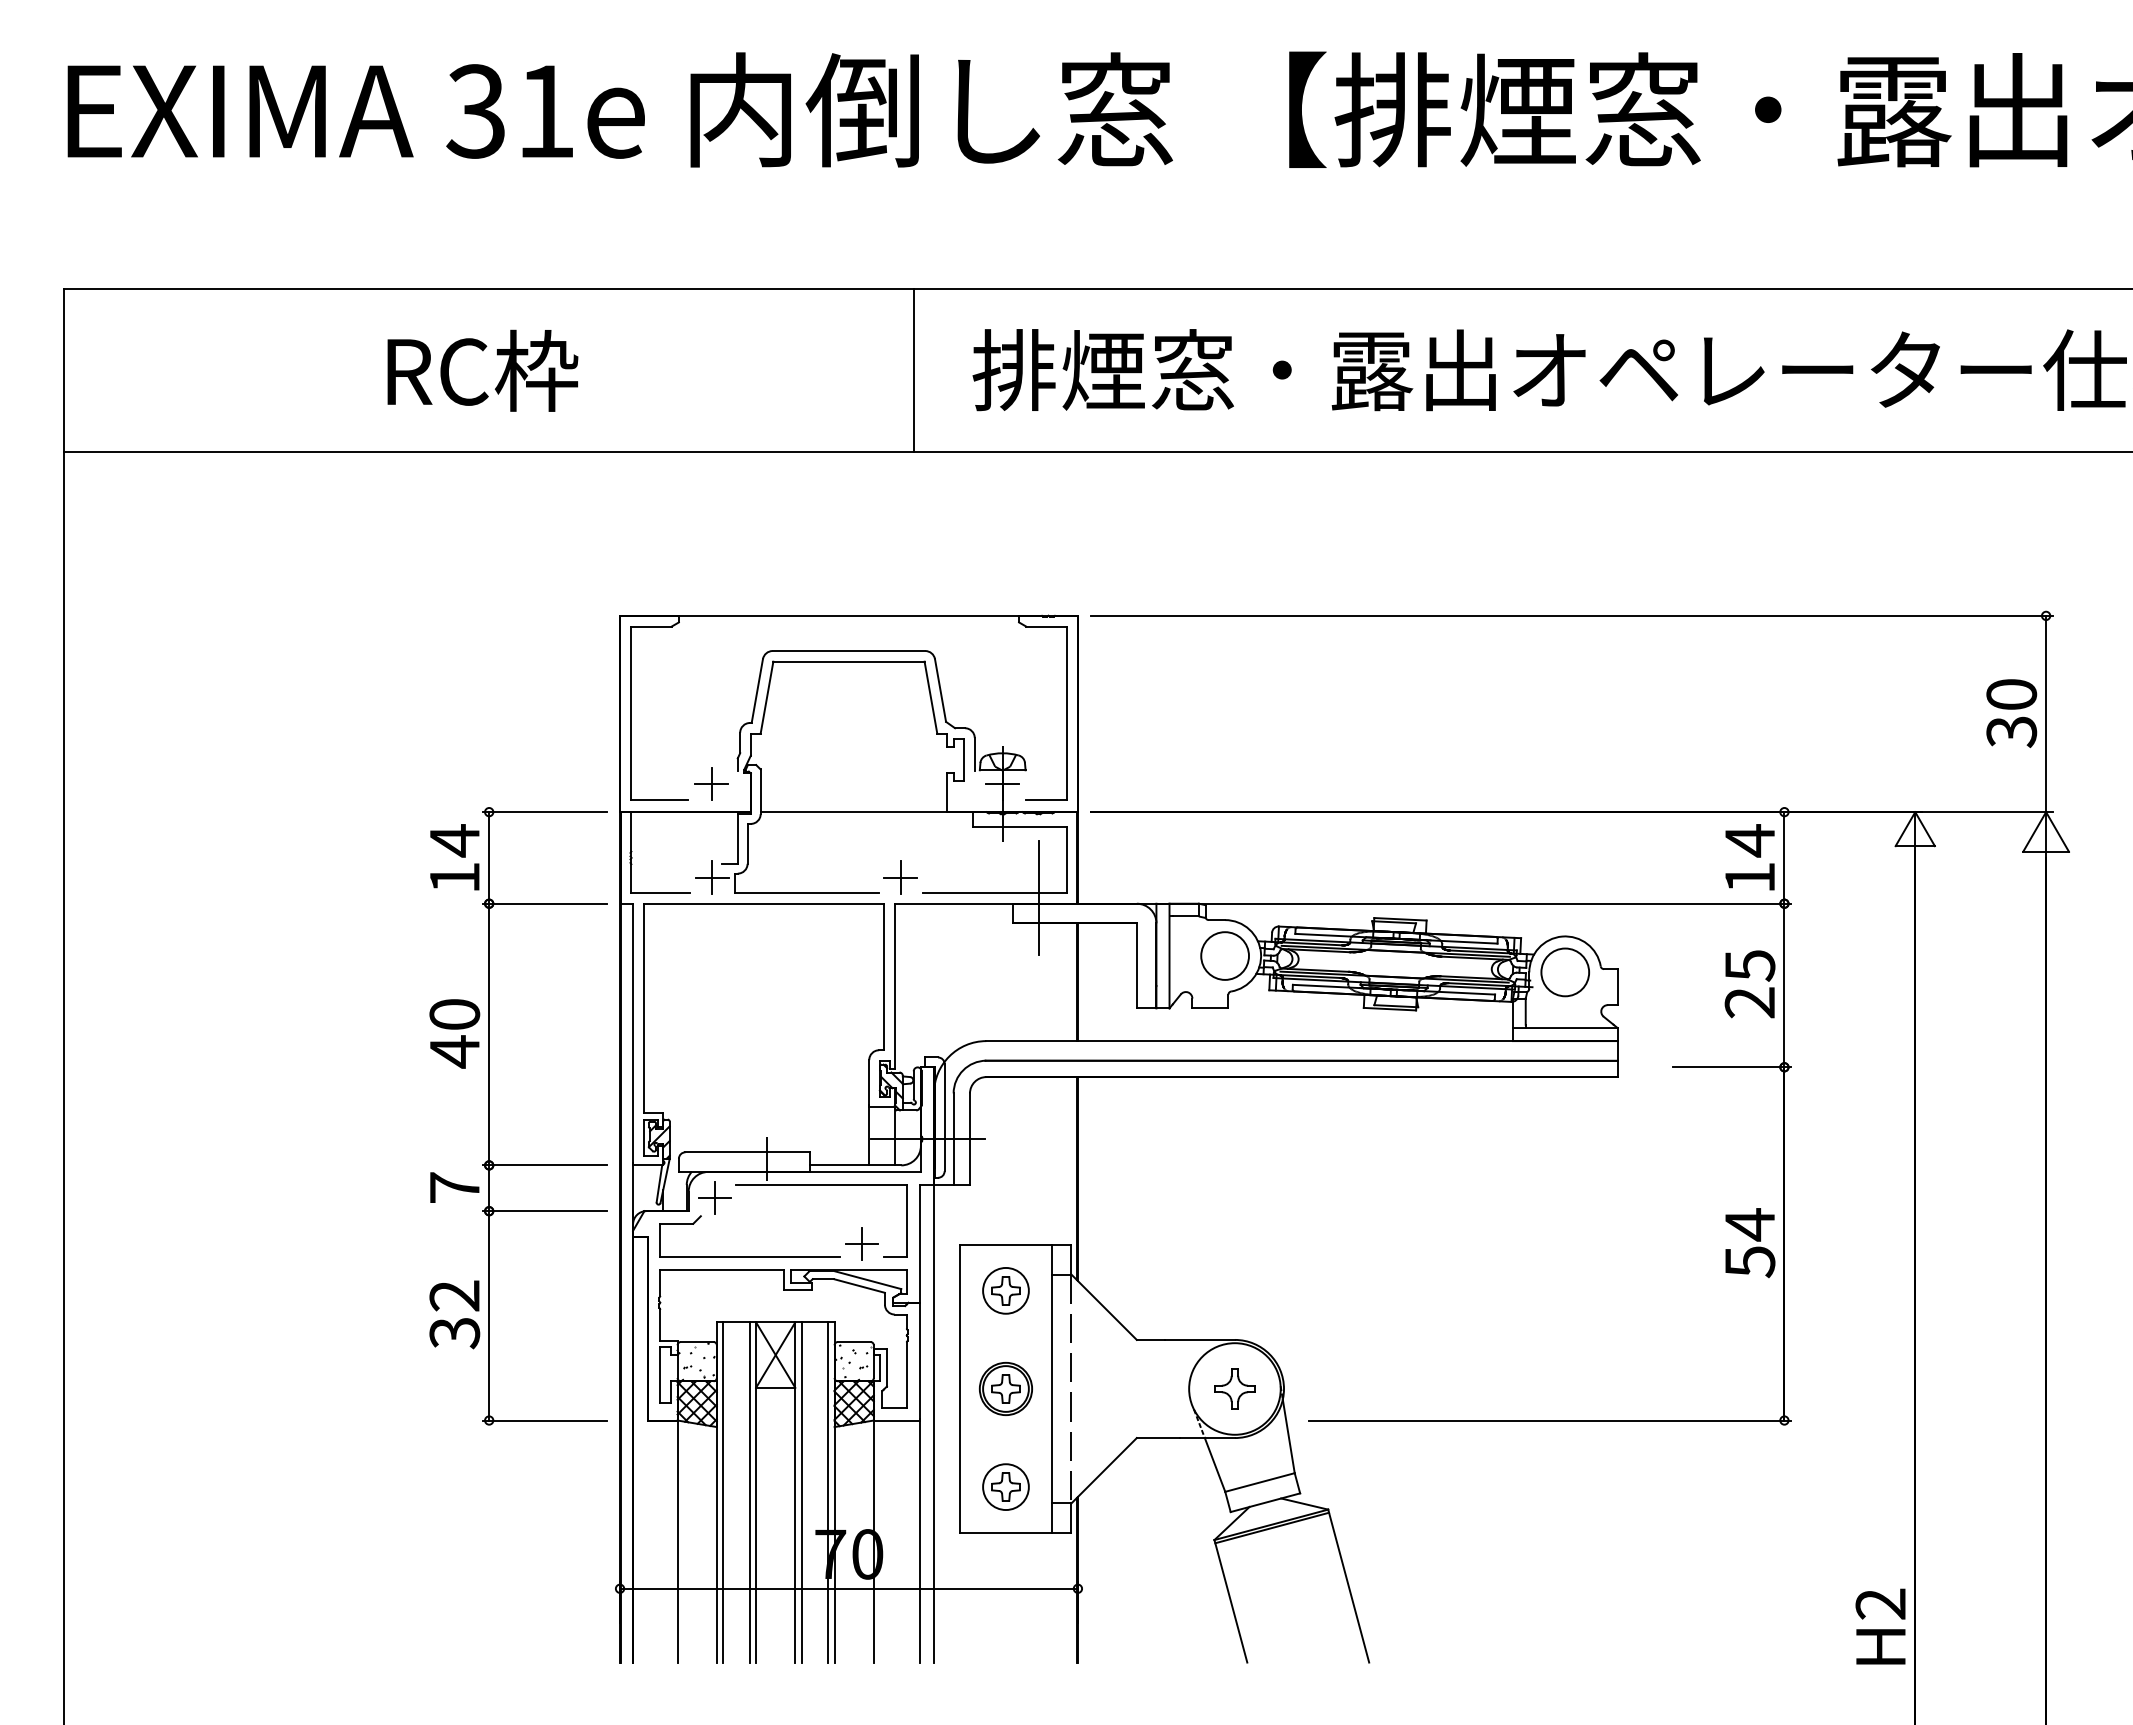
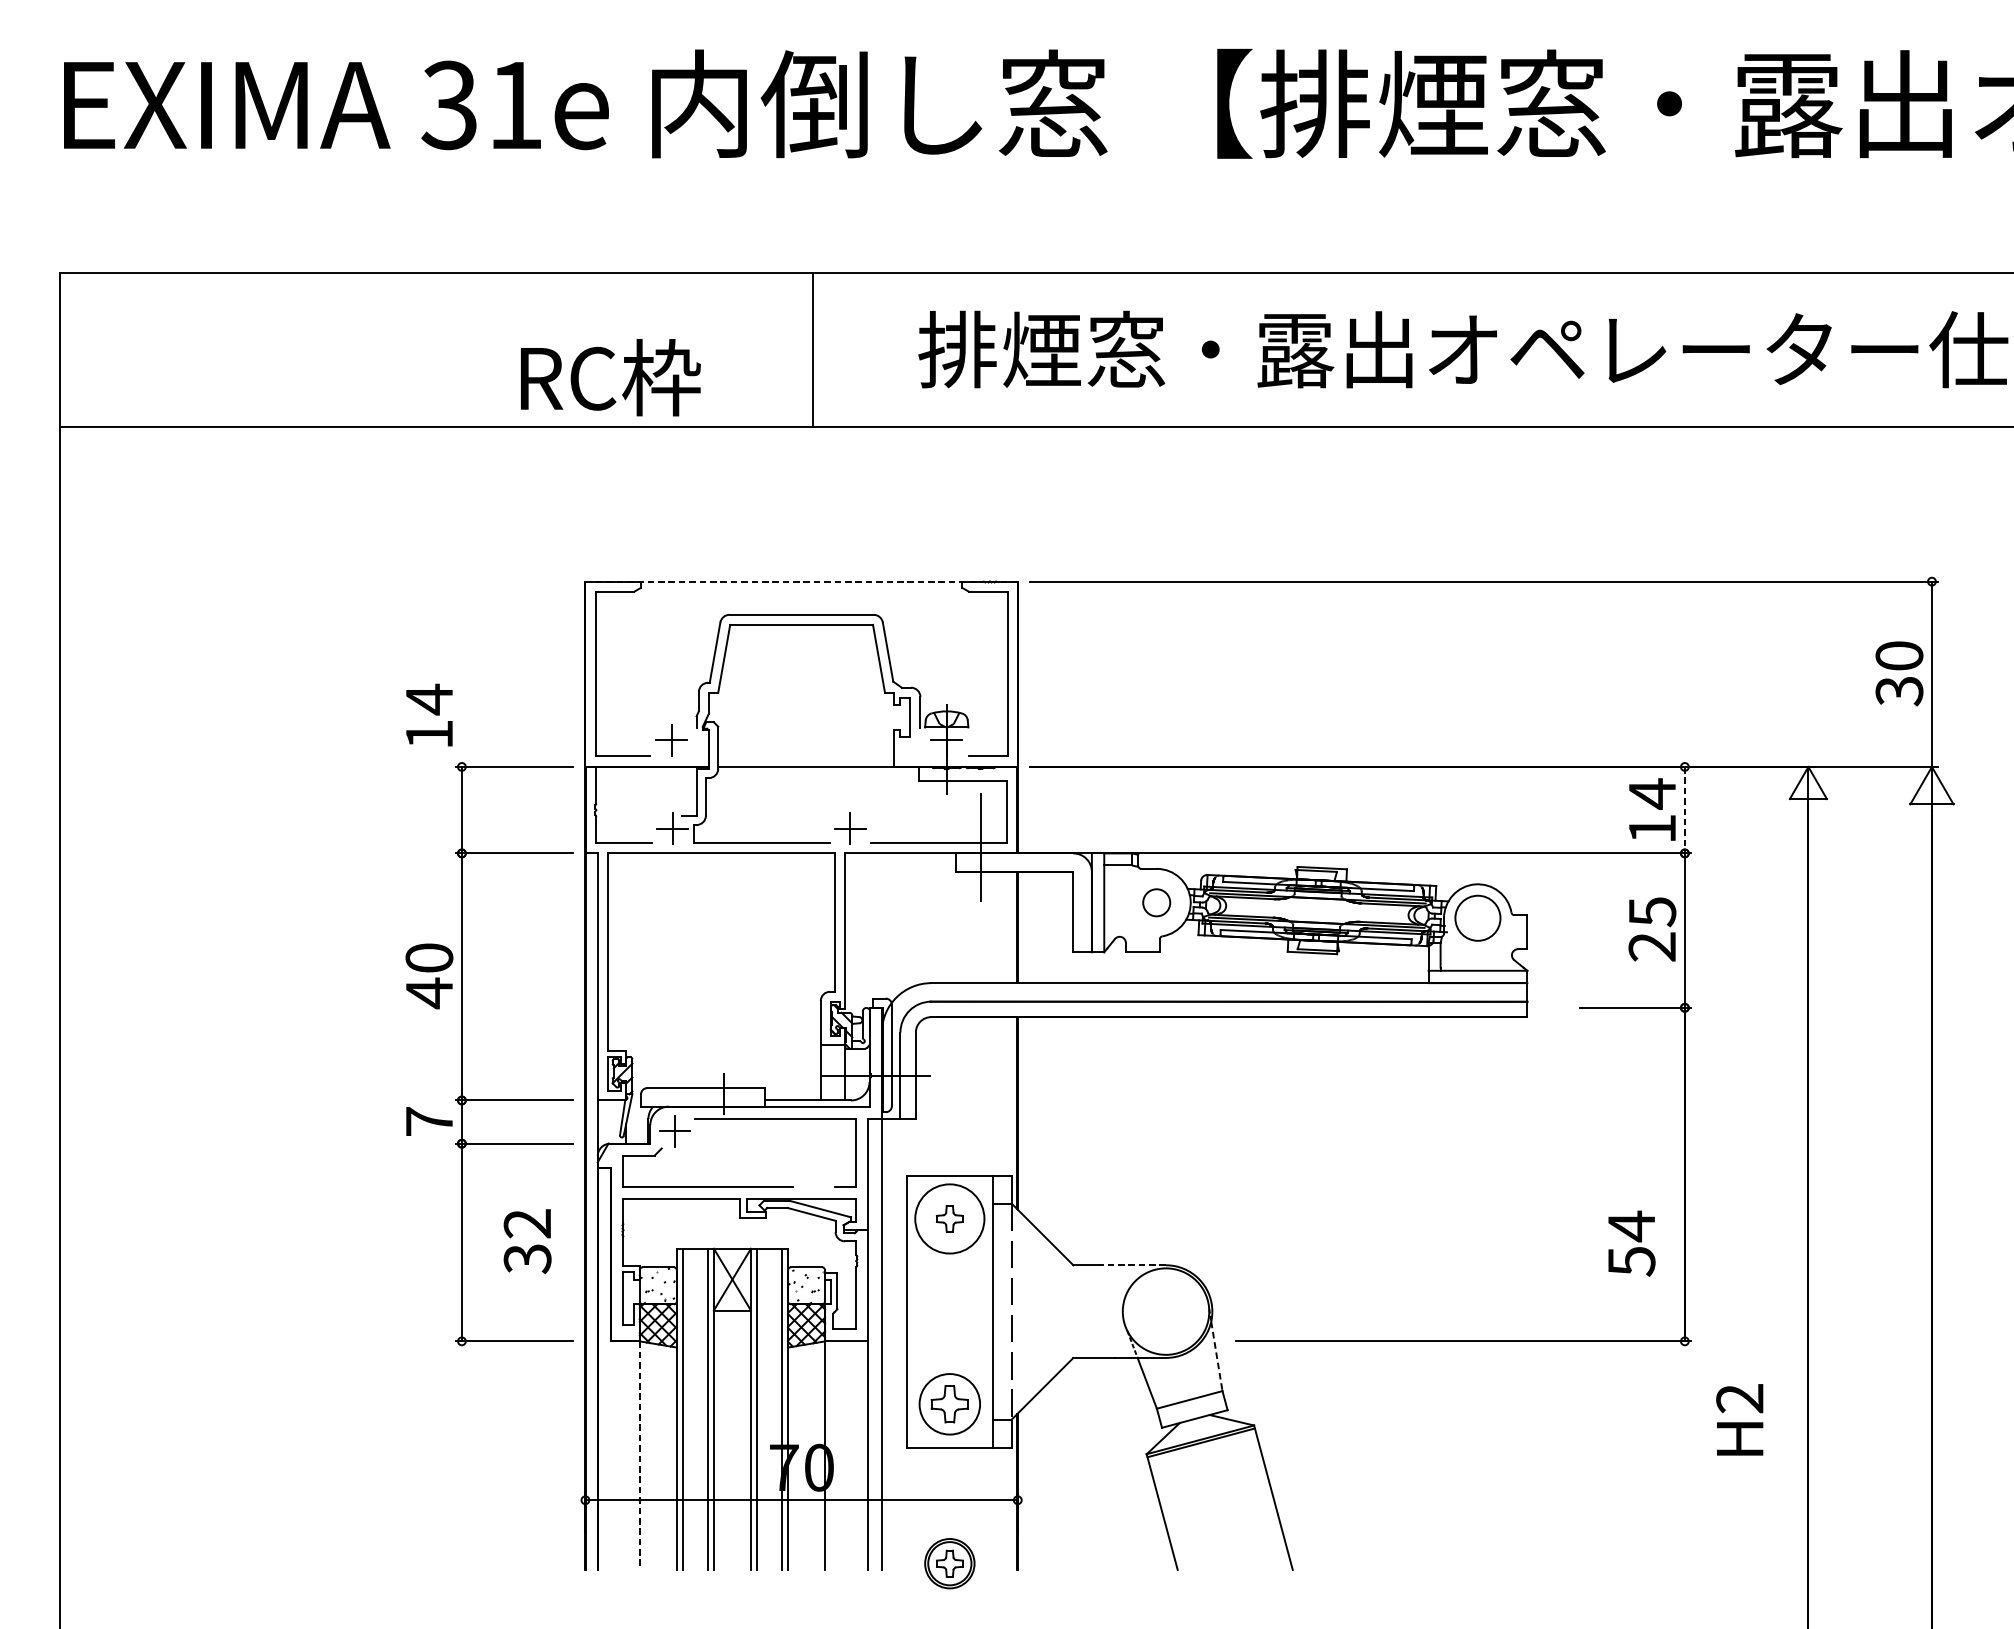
text: (482, 370) -> (610, 377), moved
line: (914, 370) -> (813, 349), moved
line: (848, 615) -> (801, 581), solid -> dashed
text: (454, 857) -> (429, 715), moved
line: (1784, 857) -> (1684, 809), solid -> dashed
circle: (1224, 955) -> (1156, 902), size x0.6
part: (861, 1243) -> (813, 1174), removed
text: (1750, 1243) -> (1632, 1244), moved
circle: (1005, 1290) -> (949, 1218), size x1.6
text: (454, 1314) -> (527, 1241), moved
line: (1200, 1339) -> (1133, 1264), solid -> dashed
part: (1005, 1388) -> (949, 1563), moved
part: (1234, 1388) -> (1165, 1311), removed
line: (1288, 1436) -> (1216, 1356), solid -> dashed
part: (1005, 1486) -> (949, 1403), size x1.4
line: (677, 1542) -> (639, 1456), solid -> dashed
text: (1880, 1626) -> (1739, 1419), moved

